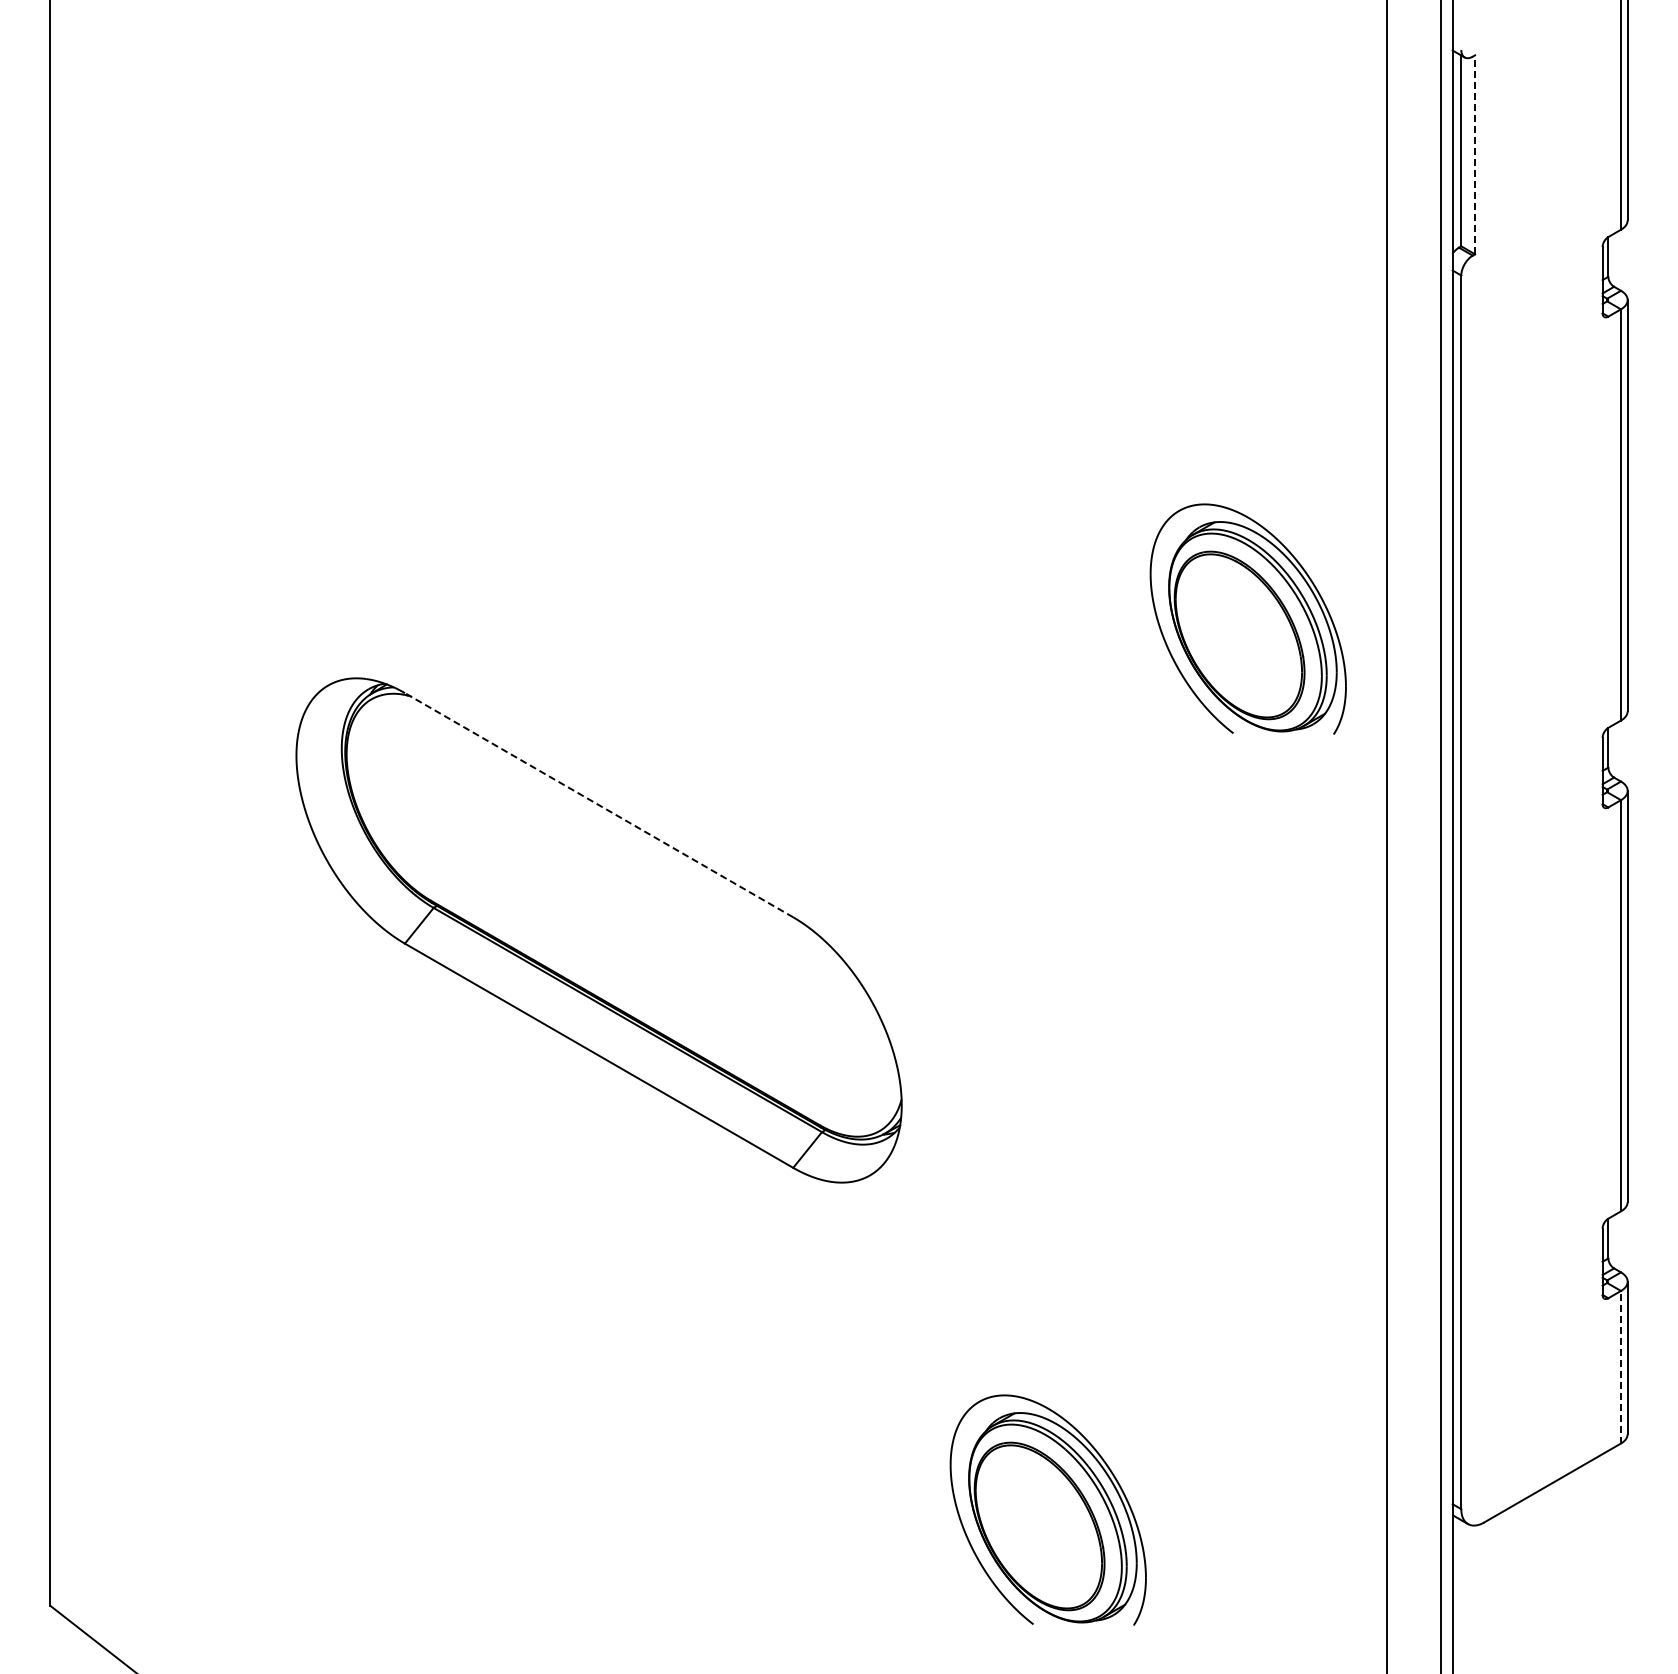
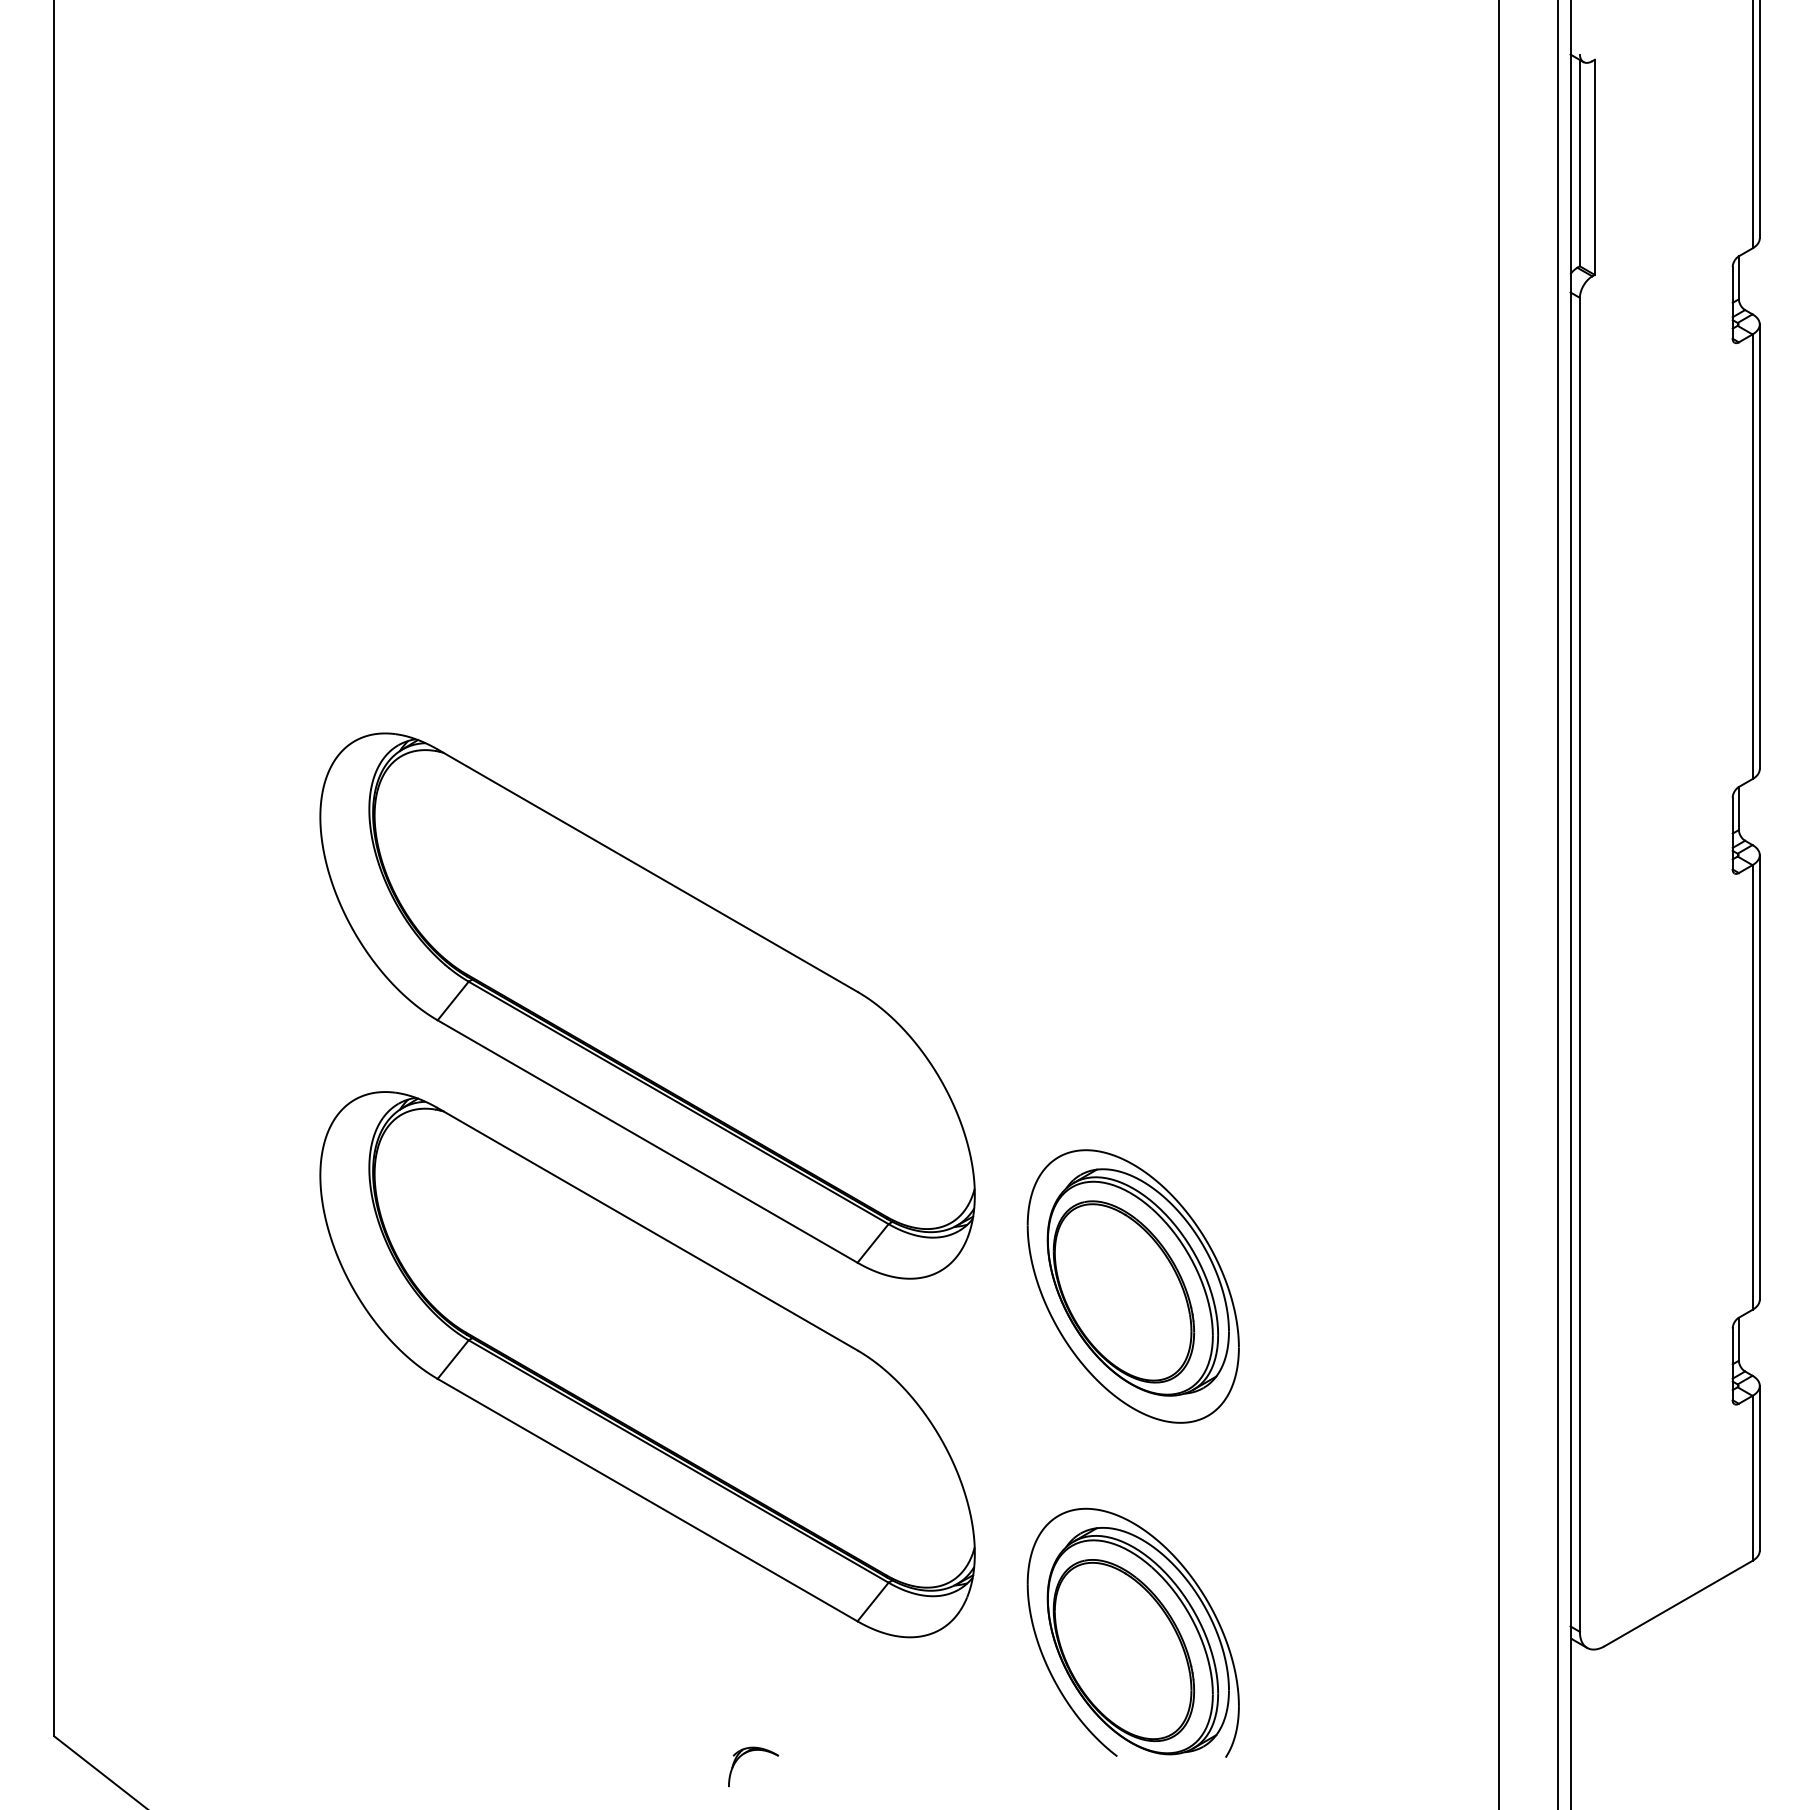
line: (1475, 154) -> (1595, 167), dashed -> solid
part: (1247, 618) -> (1348, 668), removed
line: (598, 804) -> (646, 869), dashed -> solid
part: (1047, 1189) -> (1132, 1286), added
part: (598, 1262) -> (646, 1365), added
line: (1620, 1366) -> (1752, 1477), dashed -> solid
part: (691, 1621) -> (747, 1753), added

